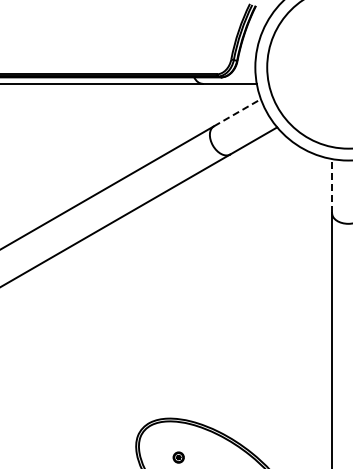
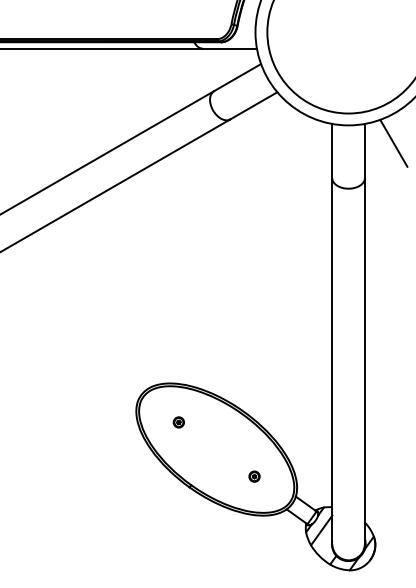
line: (238, 112) -> (238, 77), dashed -> solid
line: (332, 185) -> (332, 150), dashed -> solid

